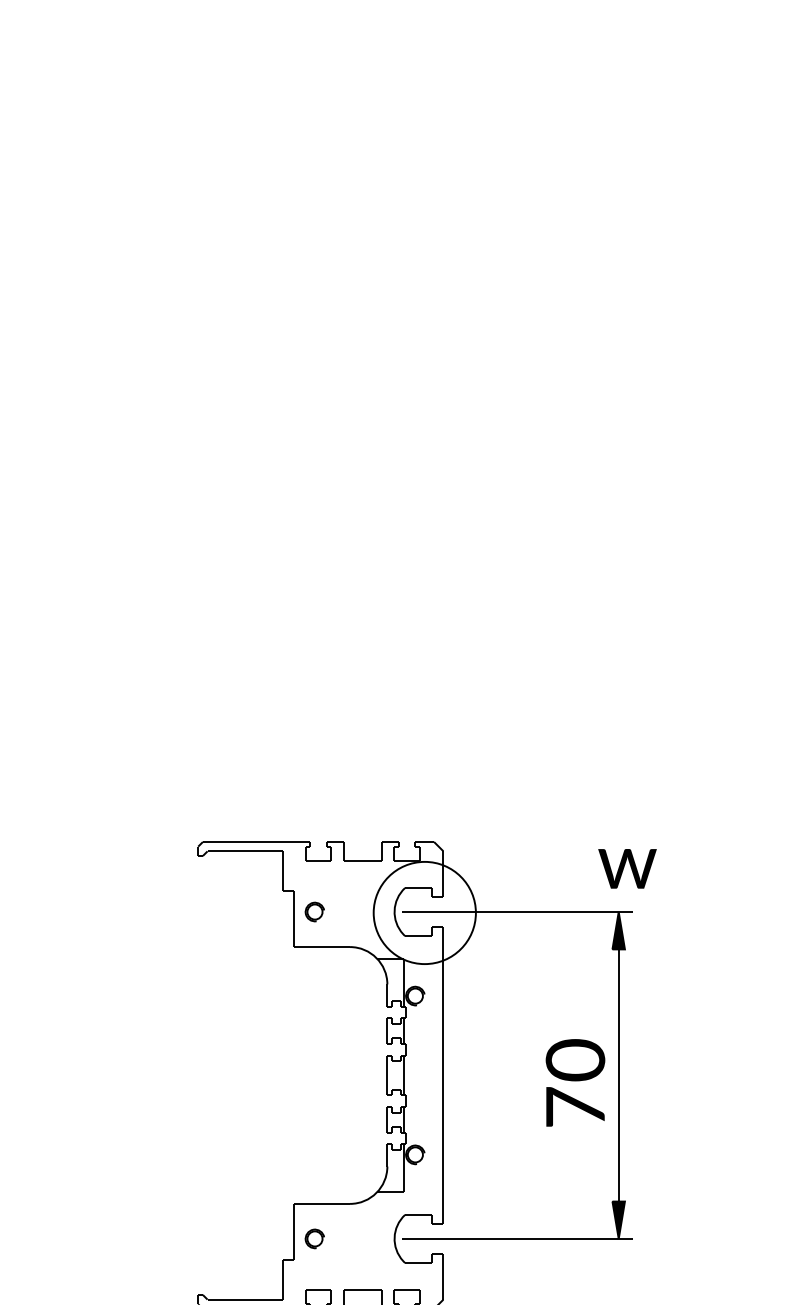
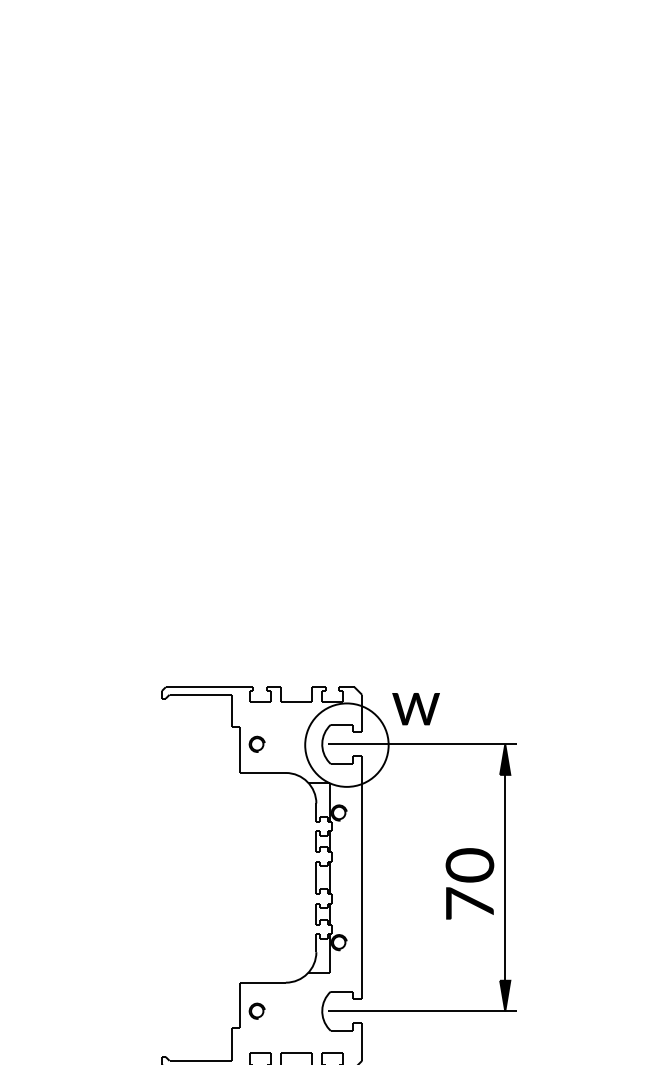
text: (627, 868) -> (416, 708), moved

